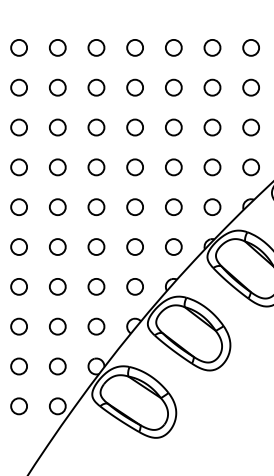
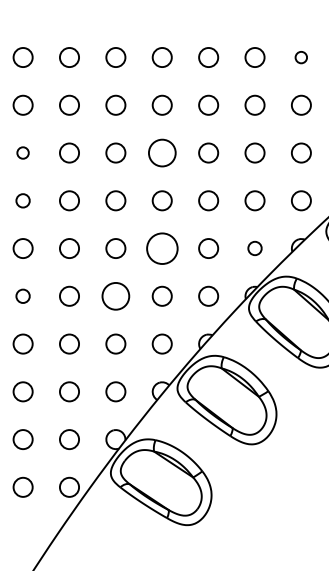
circle: (250, 47) -> (300, 57), size x0.6
circle: (18, 127) -> (22, 152), size x0.6
circle: (134, 127) -> (161, 152), size x1.4
circle: (18, 167) -> (22, 200), size x0.7
circle: (134, 206) -> (161, 247), size x1.6
circle: (212, 206) -> (255, 247), size x0.7
circle: (18, 246) -> (22, 295), size x0.7
circle: (96, 246) -> (115, 295), size x1.4

